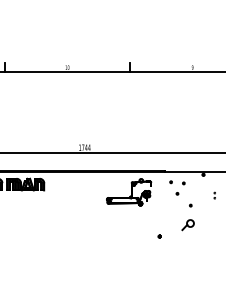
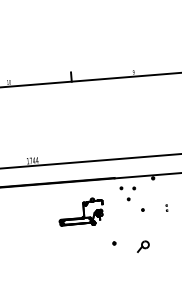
part: (129, 192) -> (81, 212), moved
part: (214, 195) -> (166, 208), moved
part: (187, 225) -> (142, 247), moved

